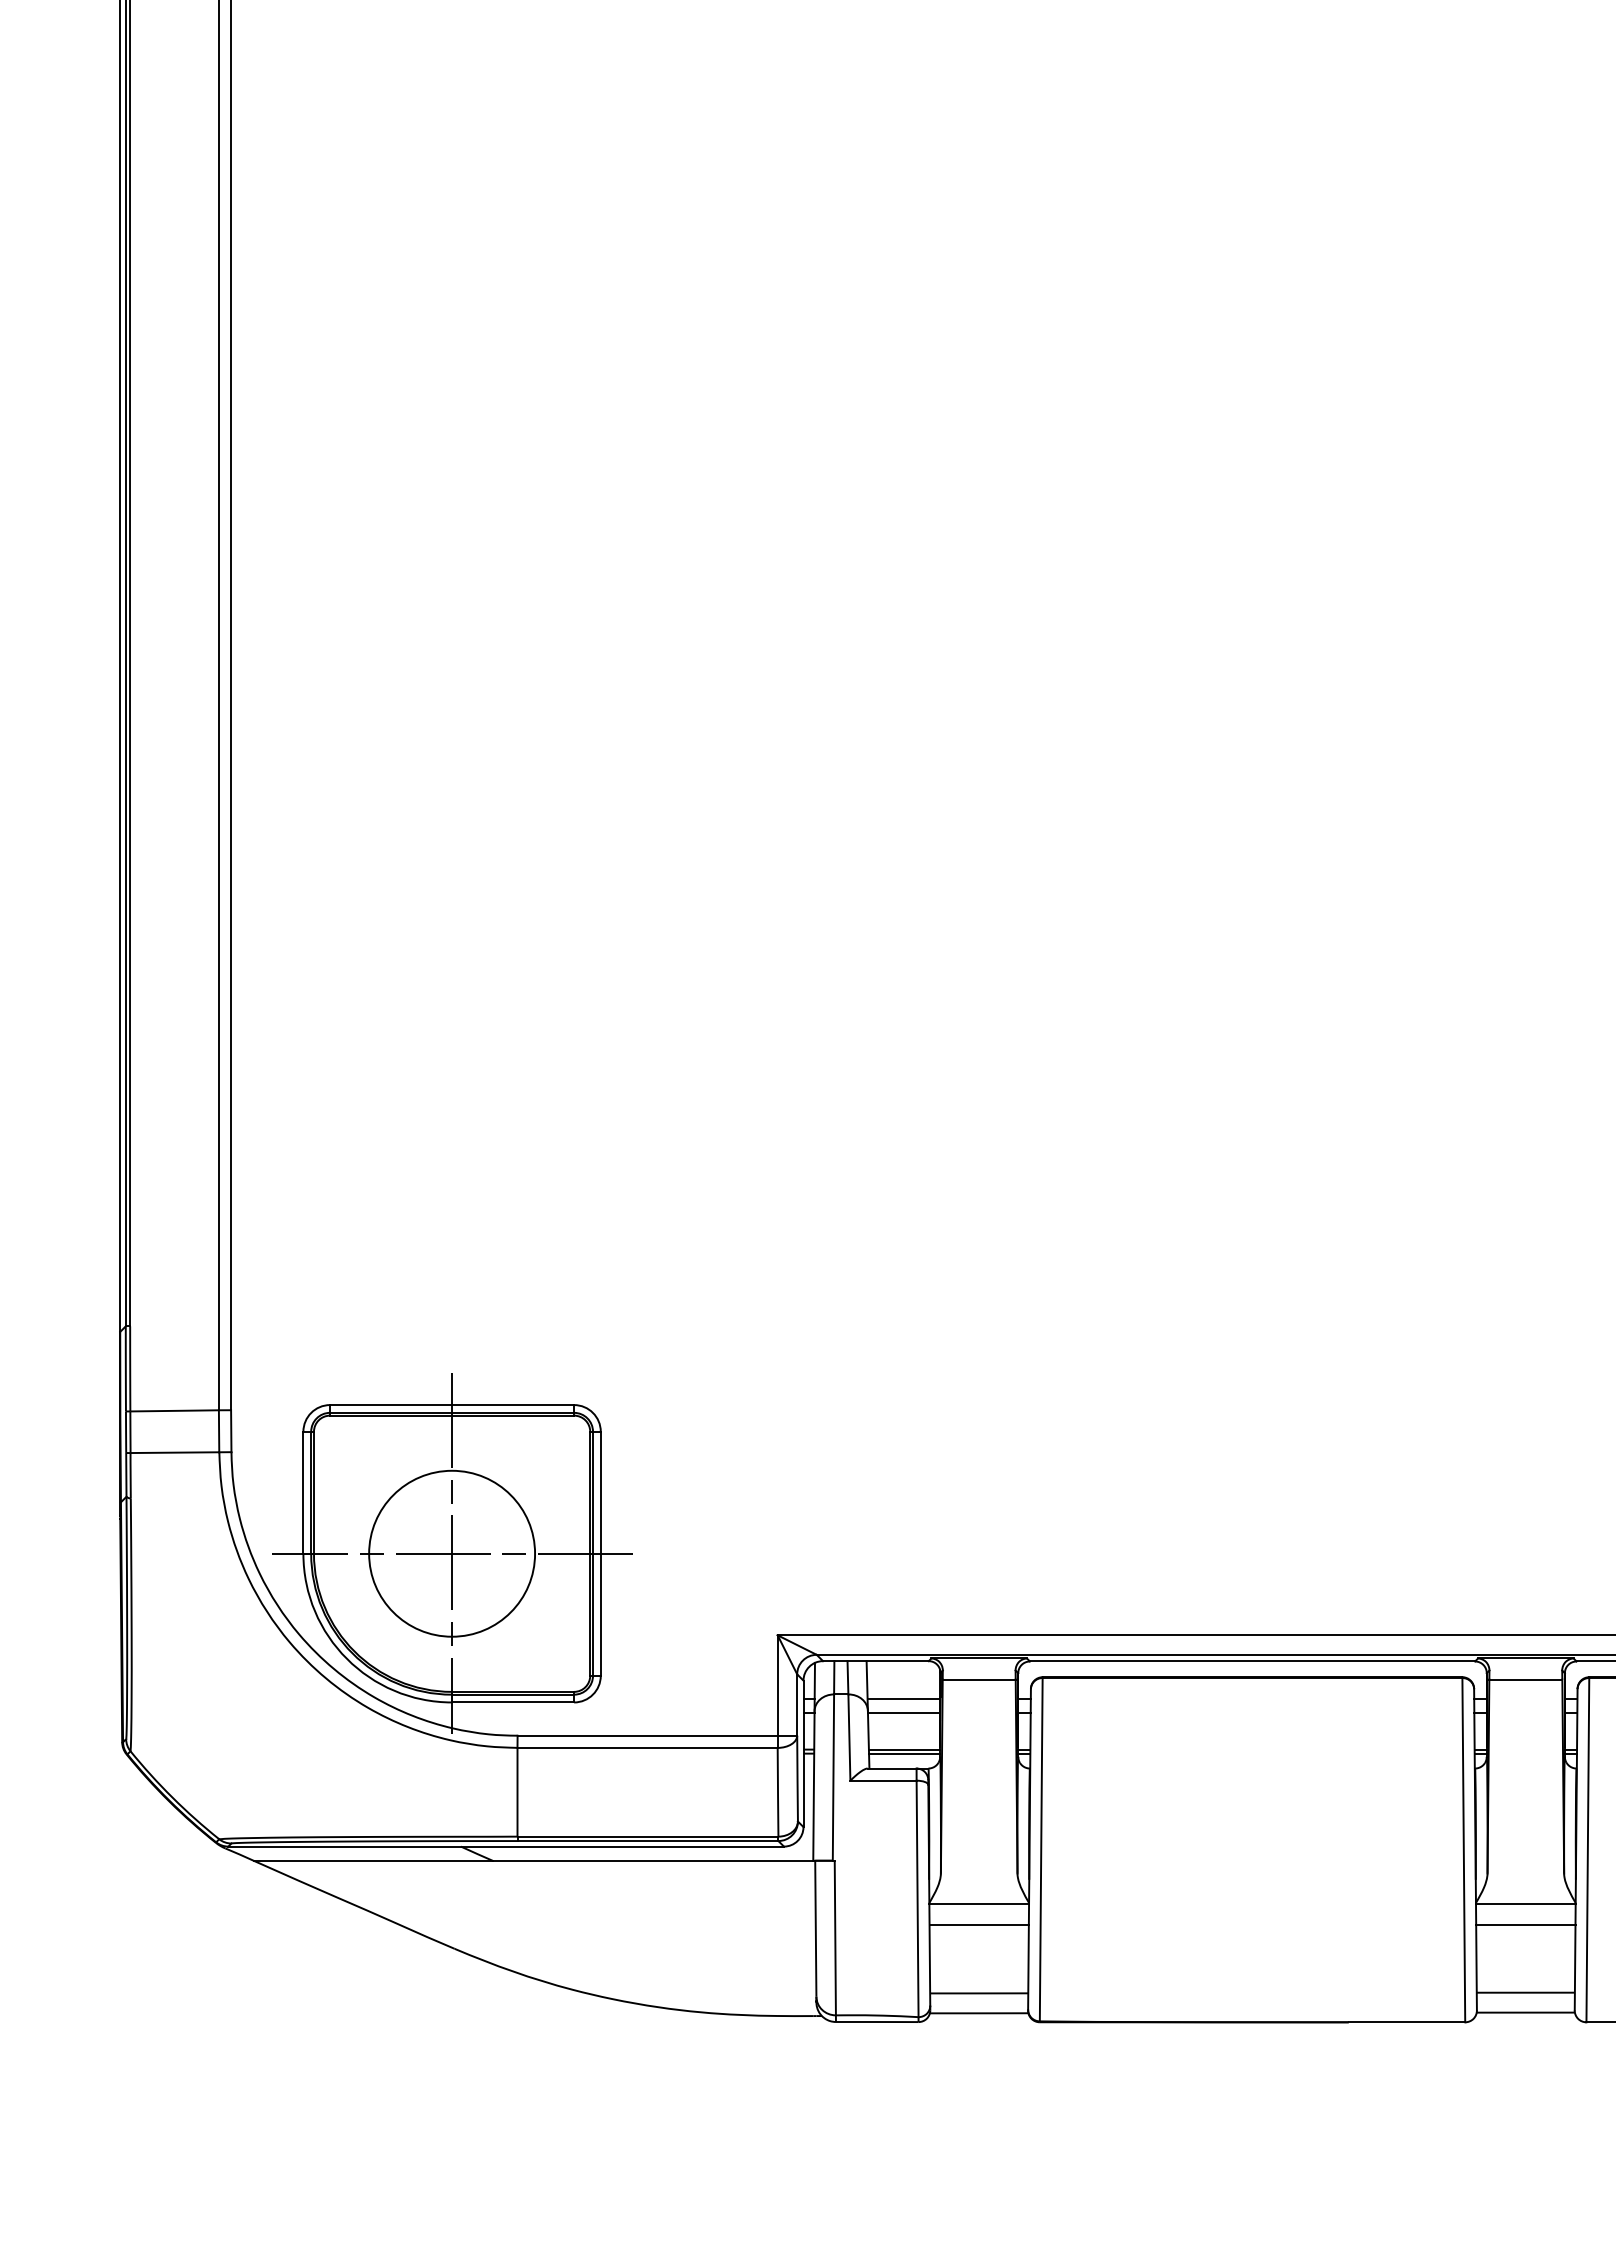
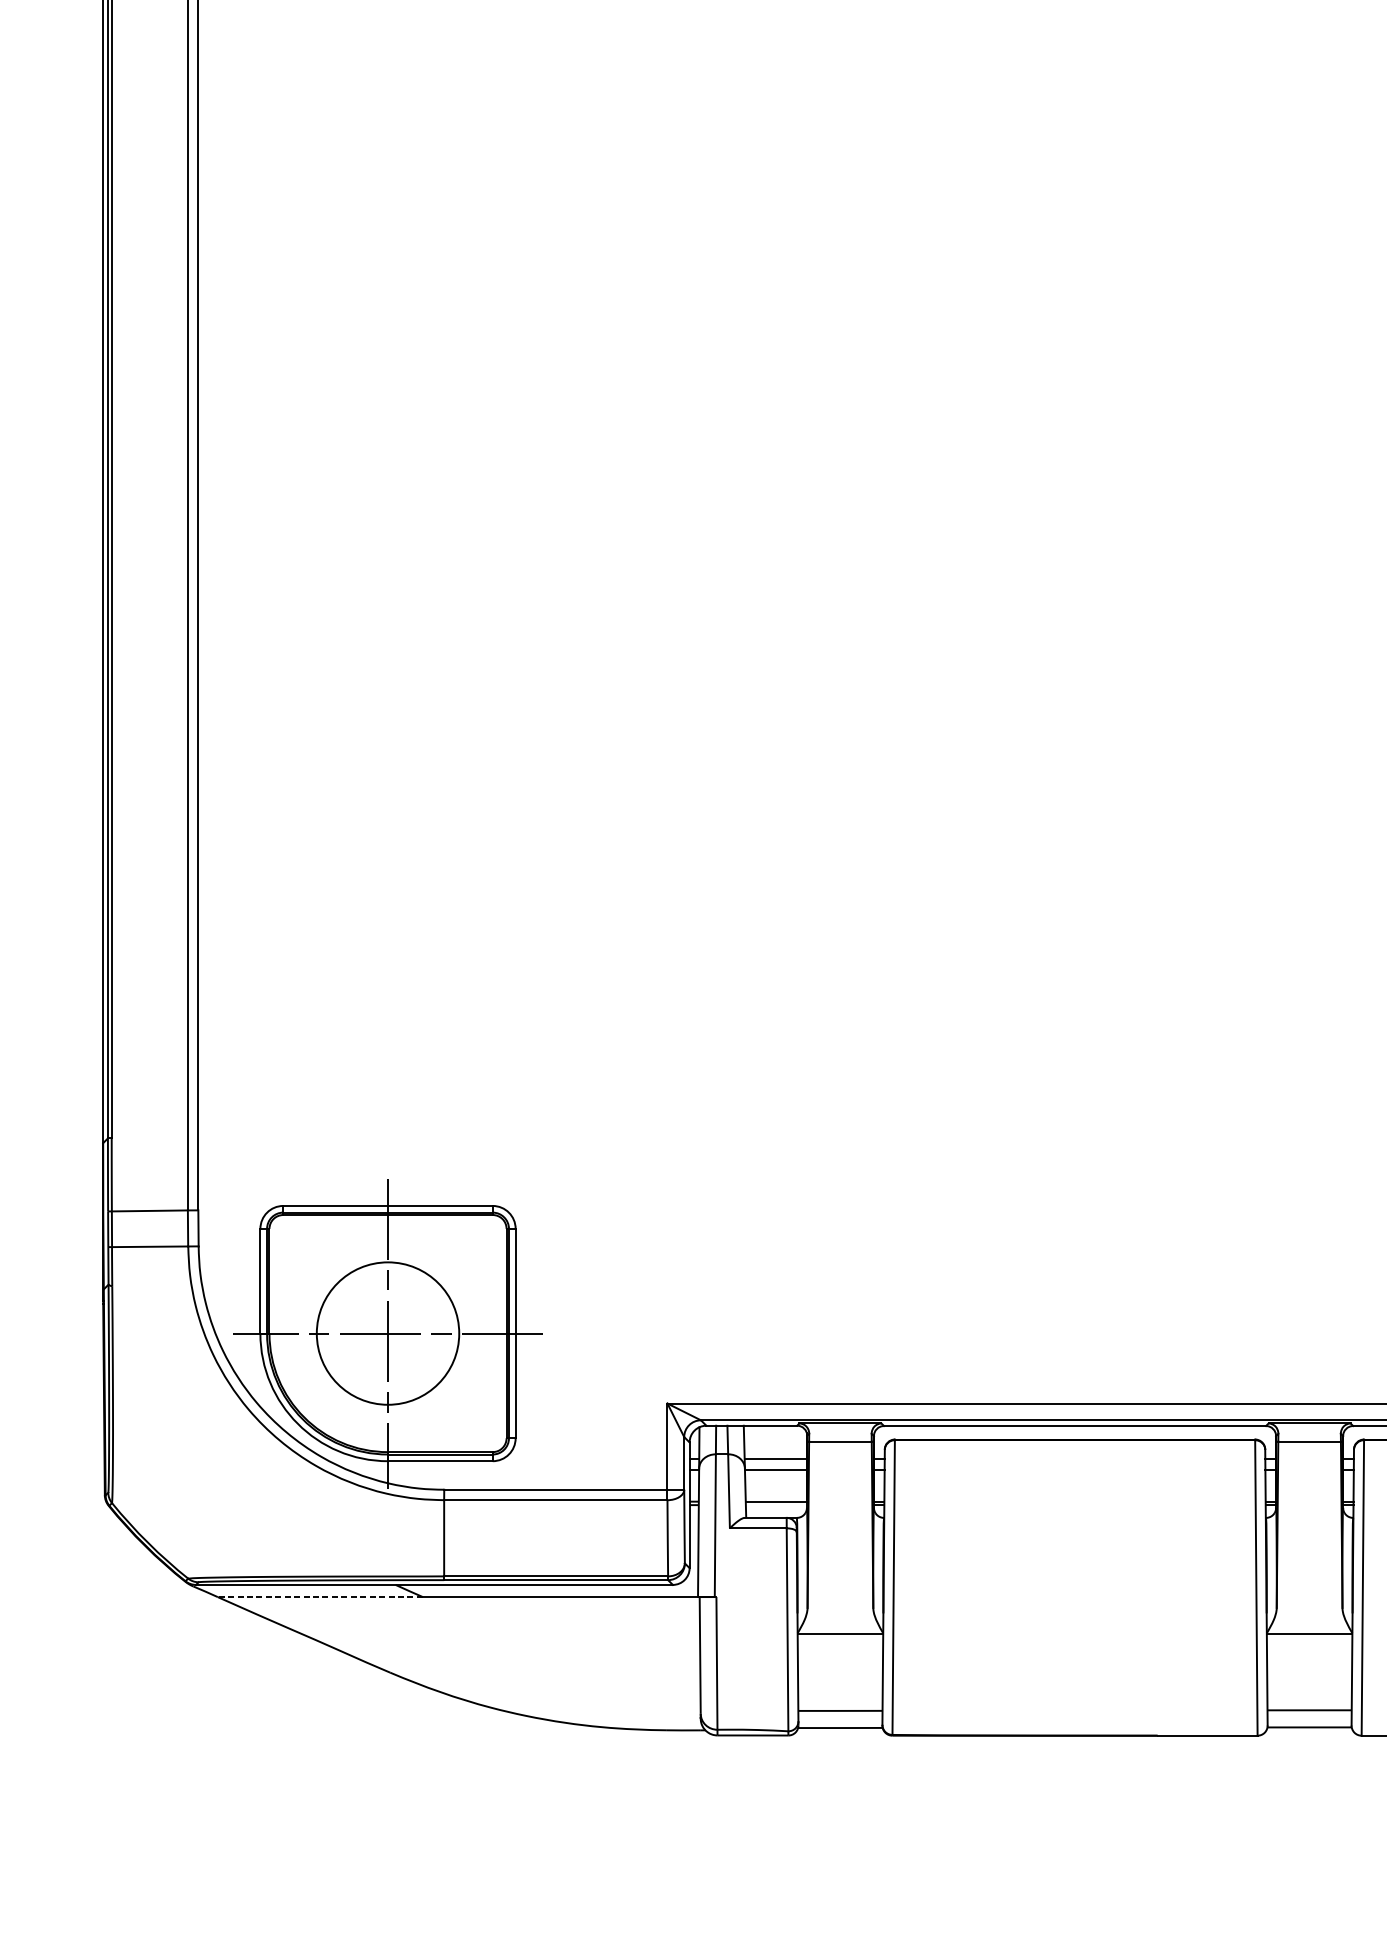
line: (904, 1753) -> (776, 1505), removed
line: (372, 1860) -> (319, 1596), solid -> dashed
line: (978, 1924) -> (839, 1651), removed
line: (1525, 1924) -> (1309, 1651), removed

